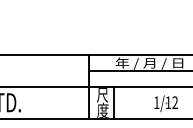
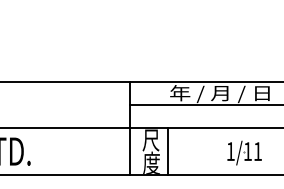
text: (174, 102) -> (256, 151), 1/12 -> 1/11

